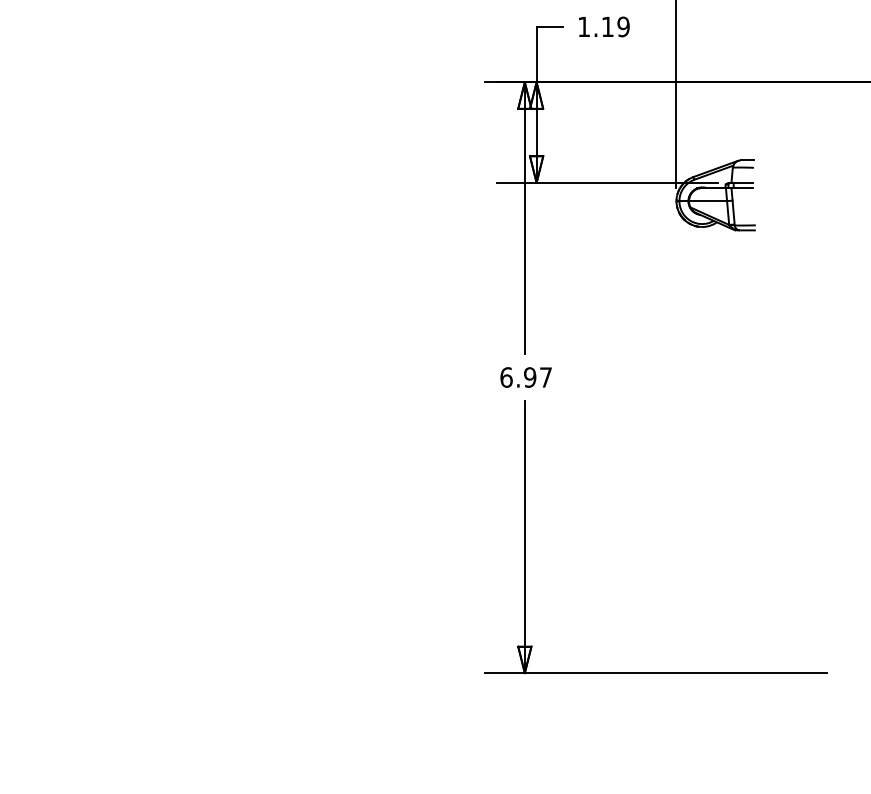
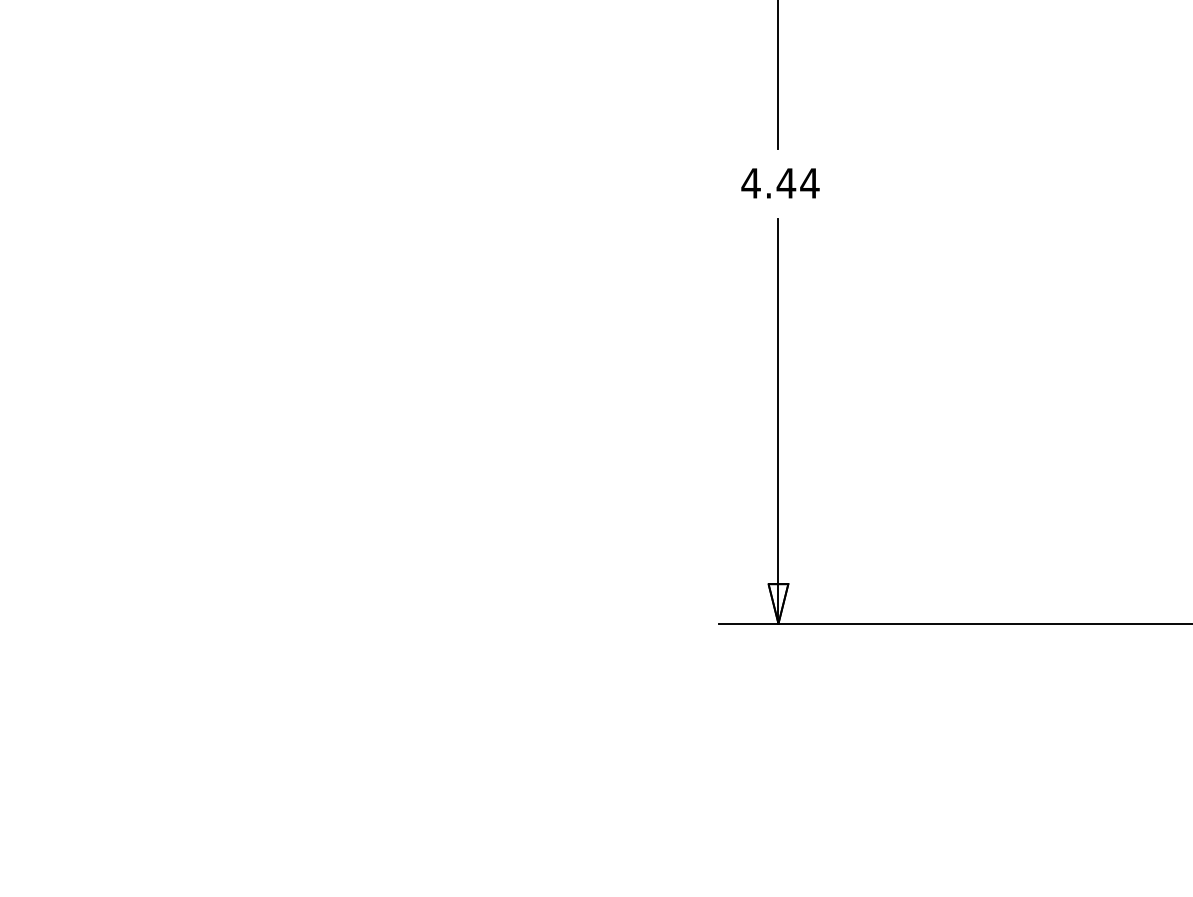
text: (525, 377) -> (779, 183), 6.97 -> 4.44

